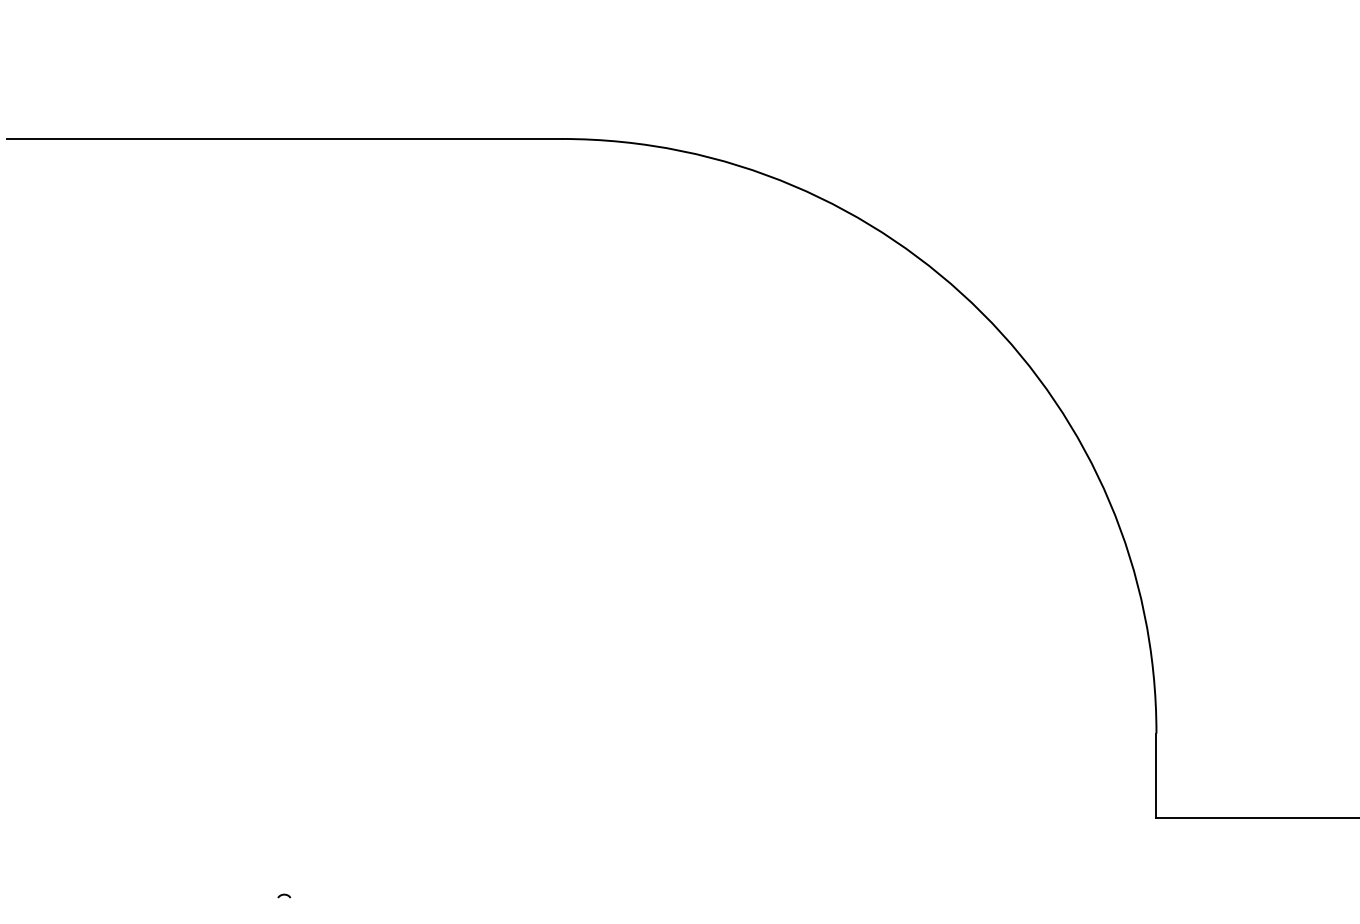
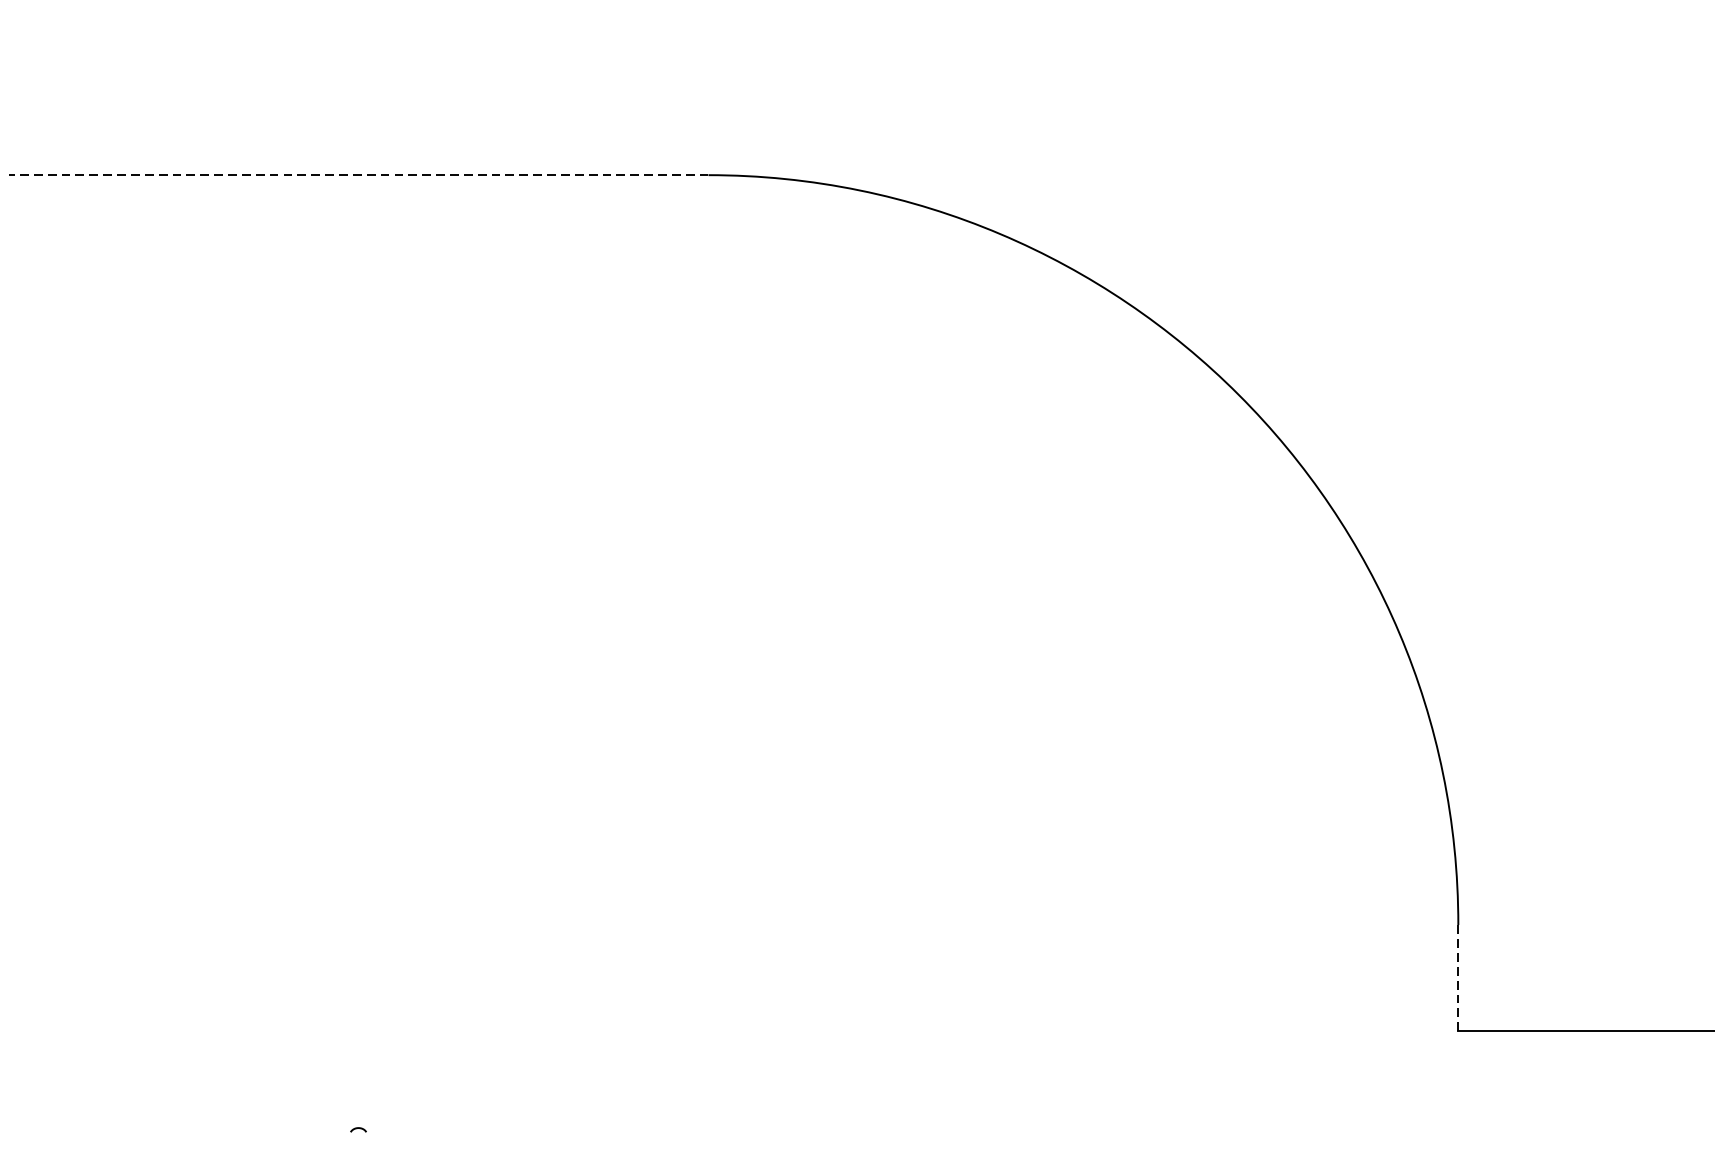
line: (283, 138) -> (357, 174), solid -> dashed
line: (1156, 775) -> (1458, 977), solid -> dashed

